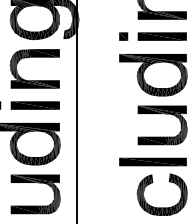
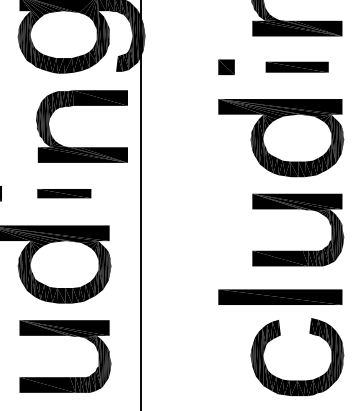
part: (161, 36) -> (295, 67), size x0.7
part: (34, 57) -> (81, 105), moved
part: (34, 105) -> (63, 193), size x0.6

